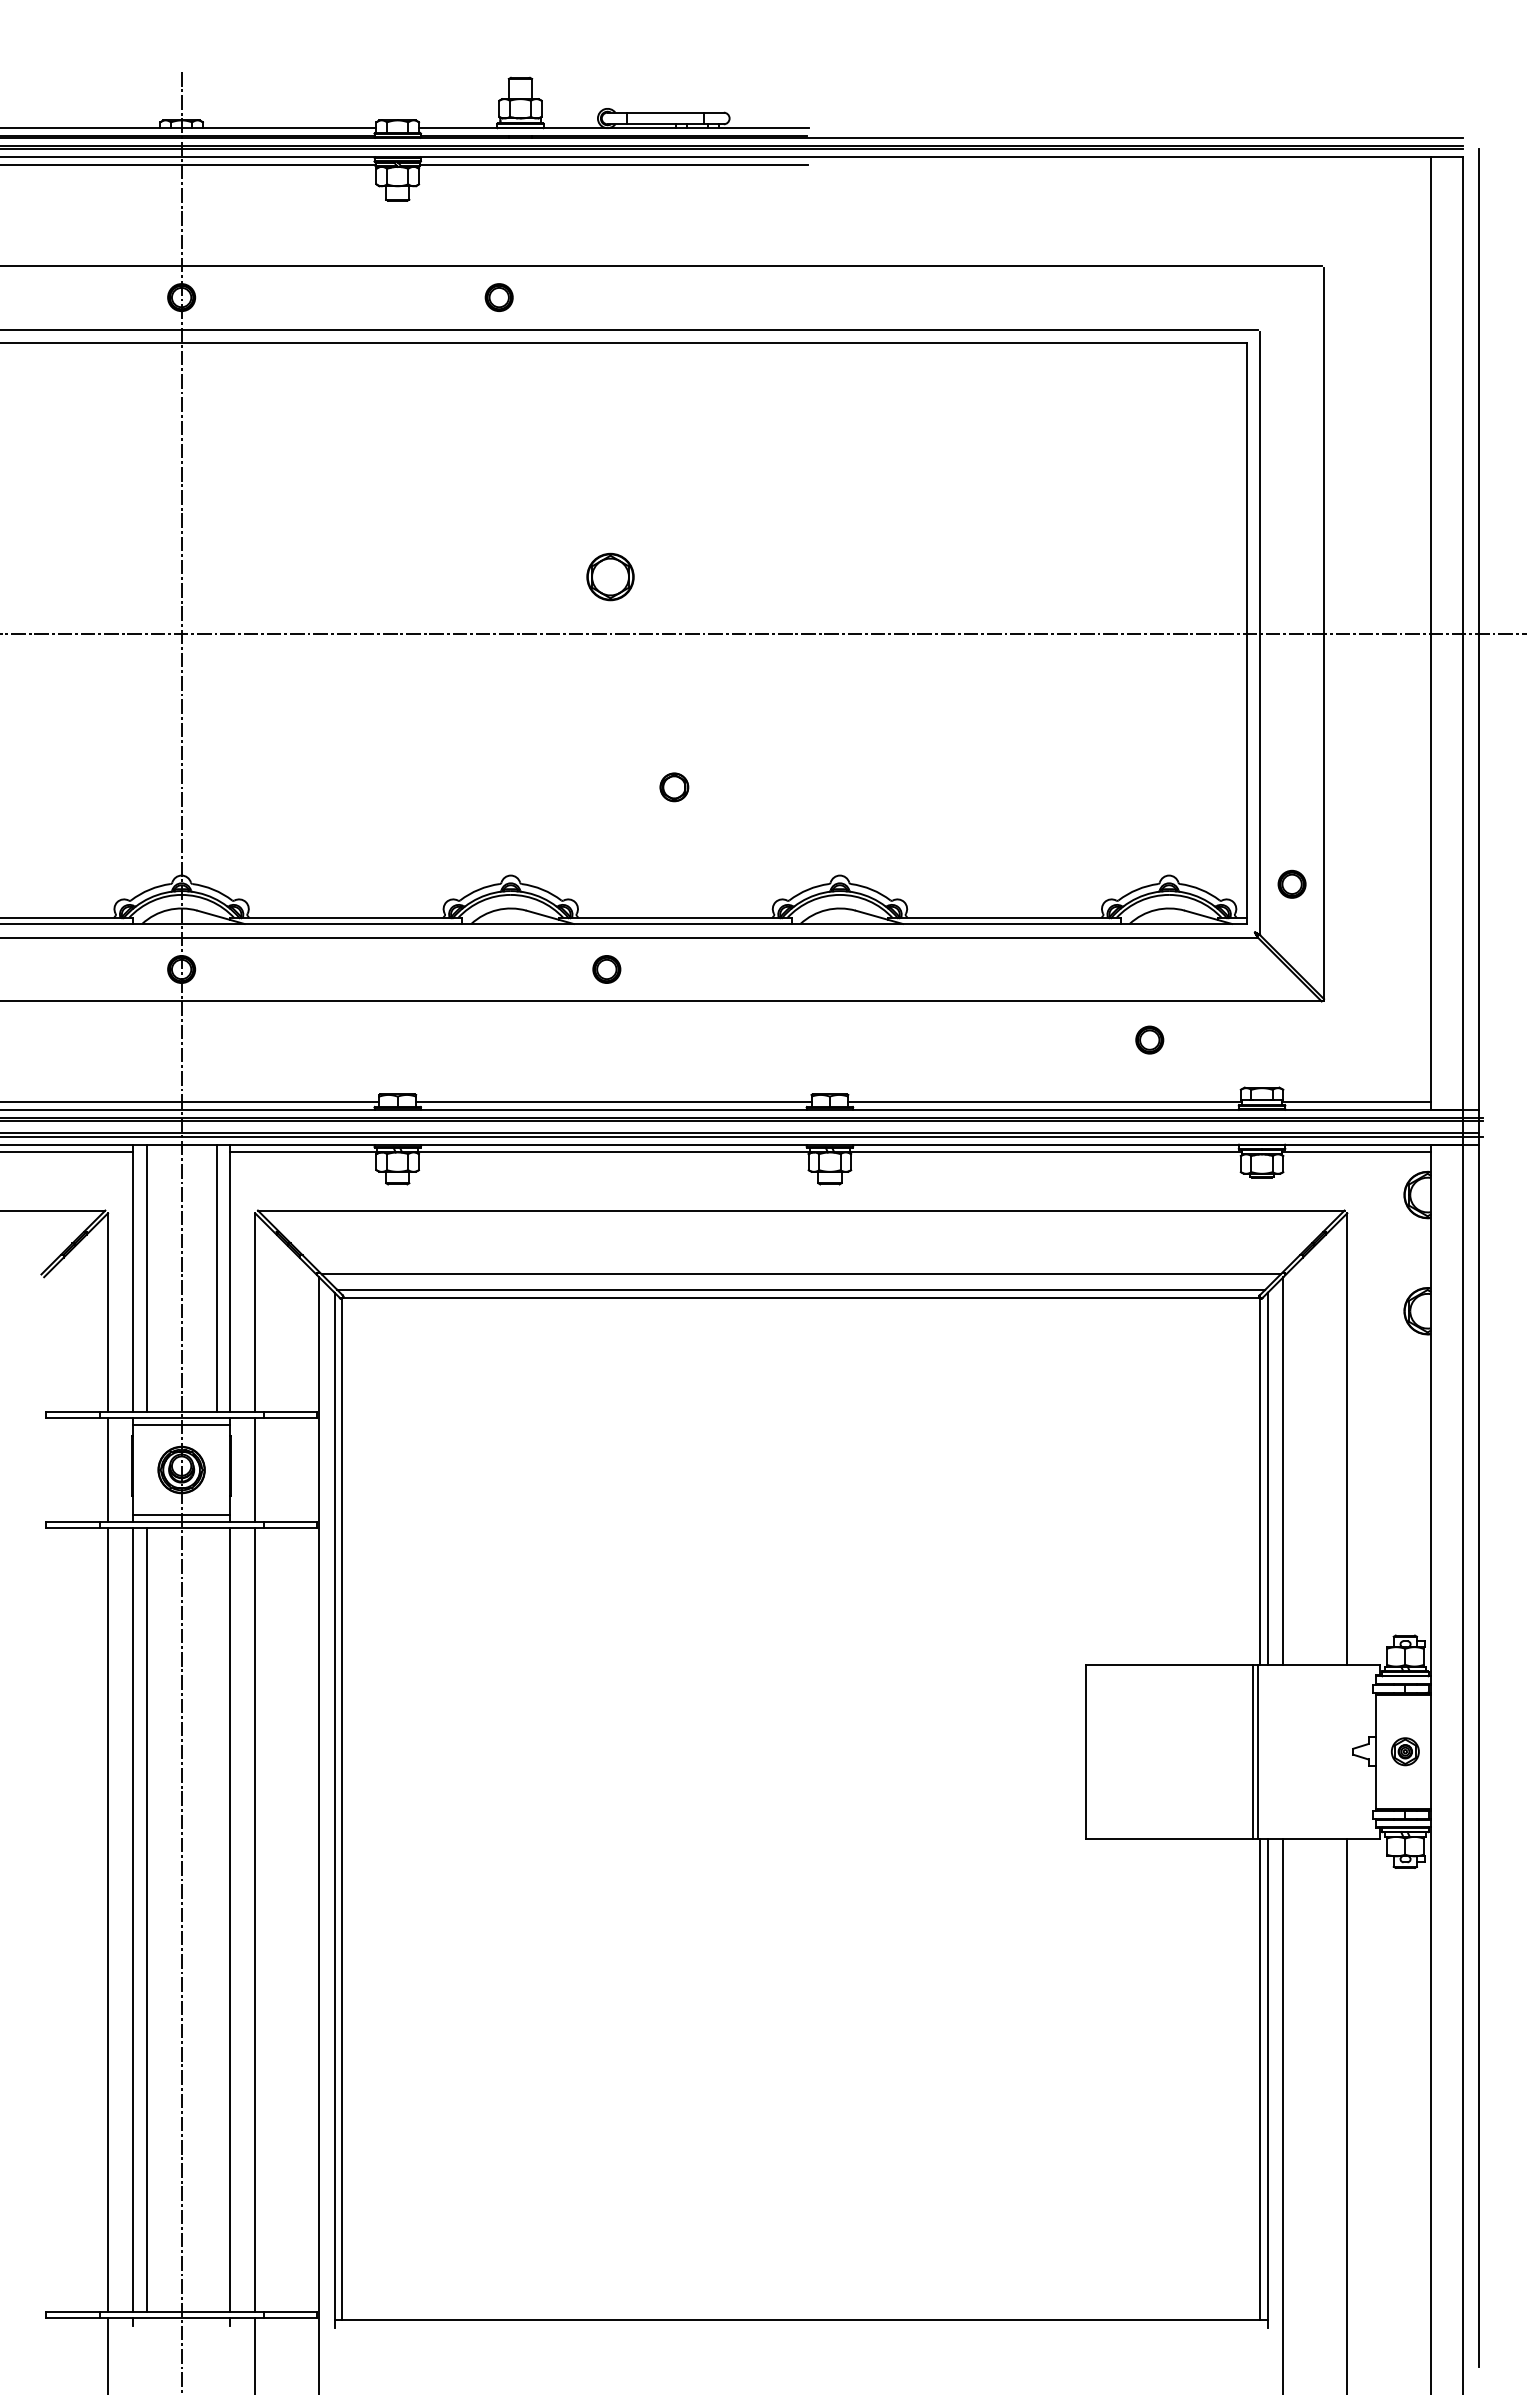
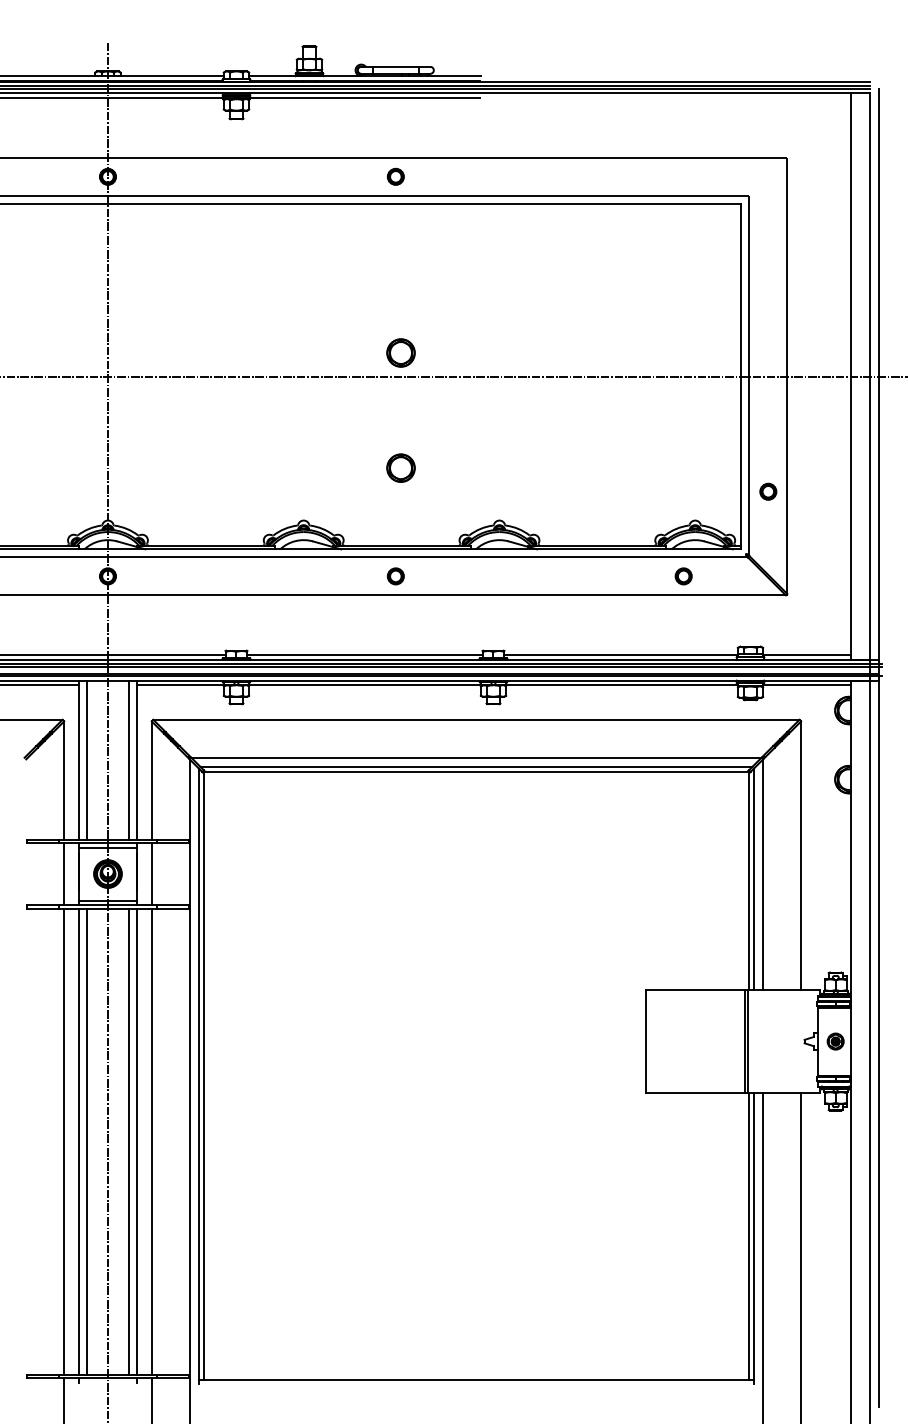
part: (498, 297) -> (395, 176), moved
part: (609, 576) -> (400, 352), moved
part: (673, 786) -> (400, 467), size x1.67
part: (1292, 883) -> (768, 491), moved
part: (606, 969) -> (395, 576), moved
part: (1149, 1040) -> (683, 576), moved
line: (216, 1919) -> (128, 1141), added

